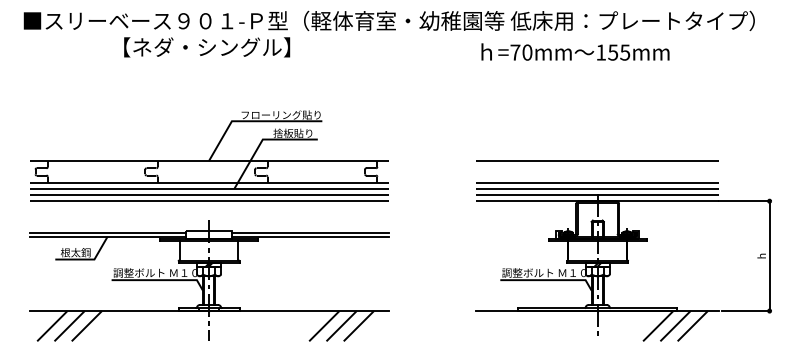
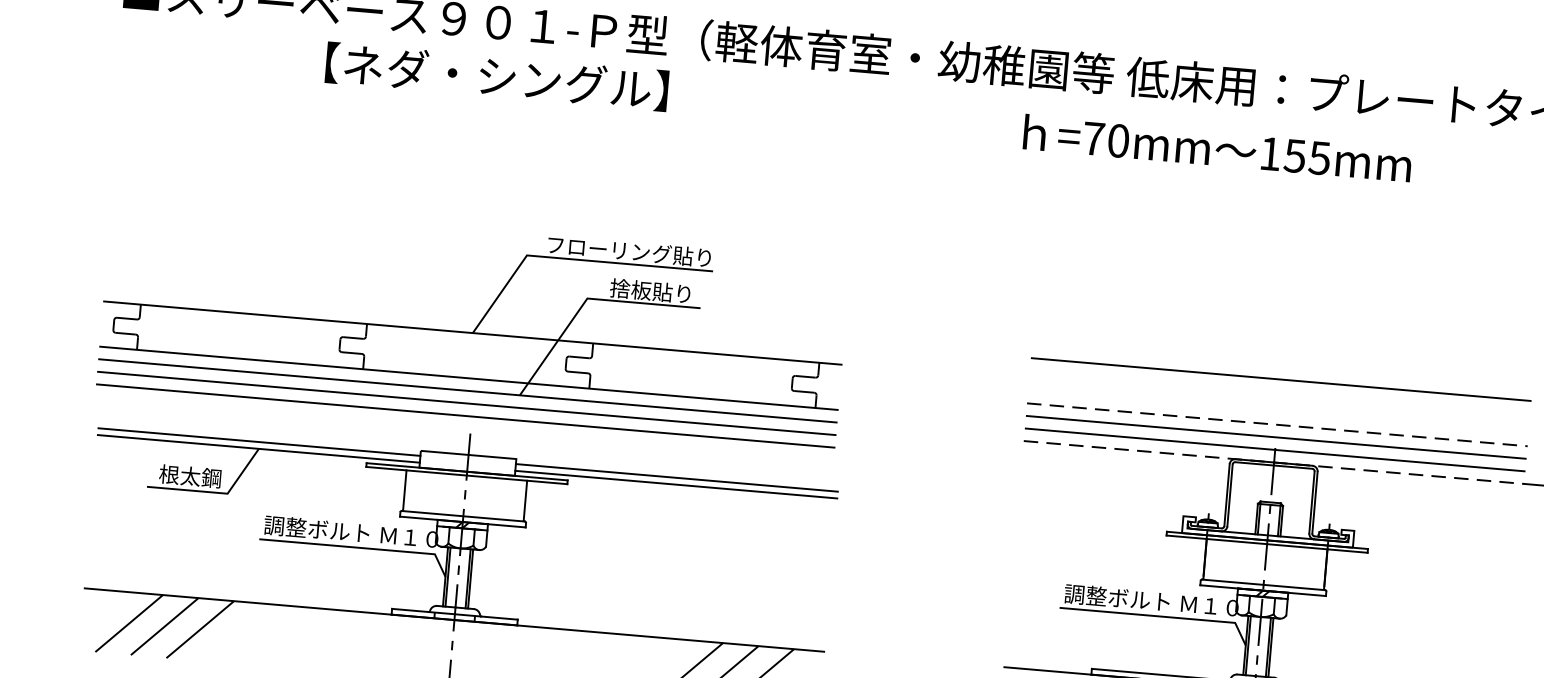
text: (575, 51) -> (1217, 147), moved
part: (209, 155) -> (474, 321), moved
line: (597, 182) -> (1276, 423), solid -> dashed
line: (597, 201) -> (1273, 463), solid -> dashed

